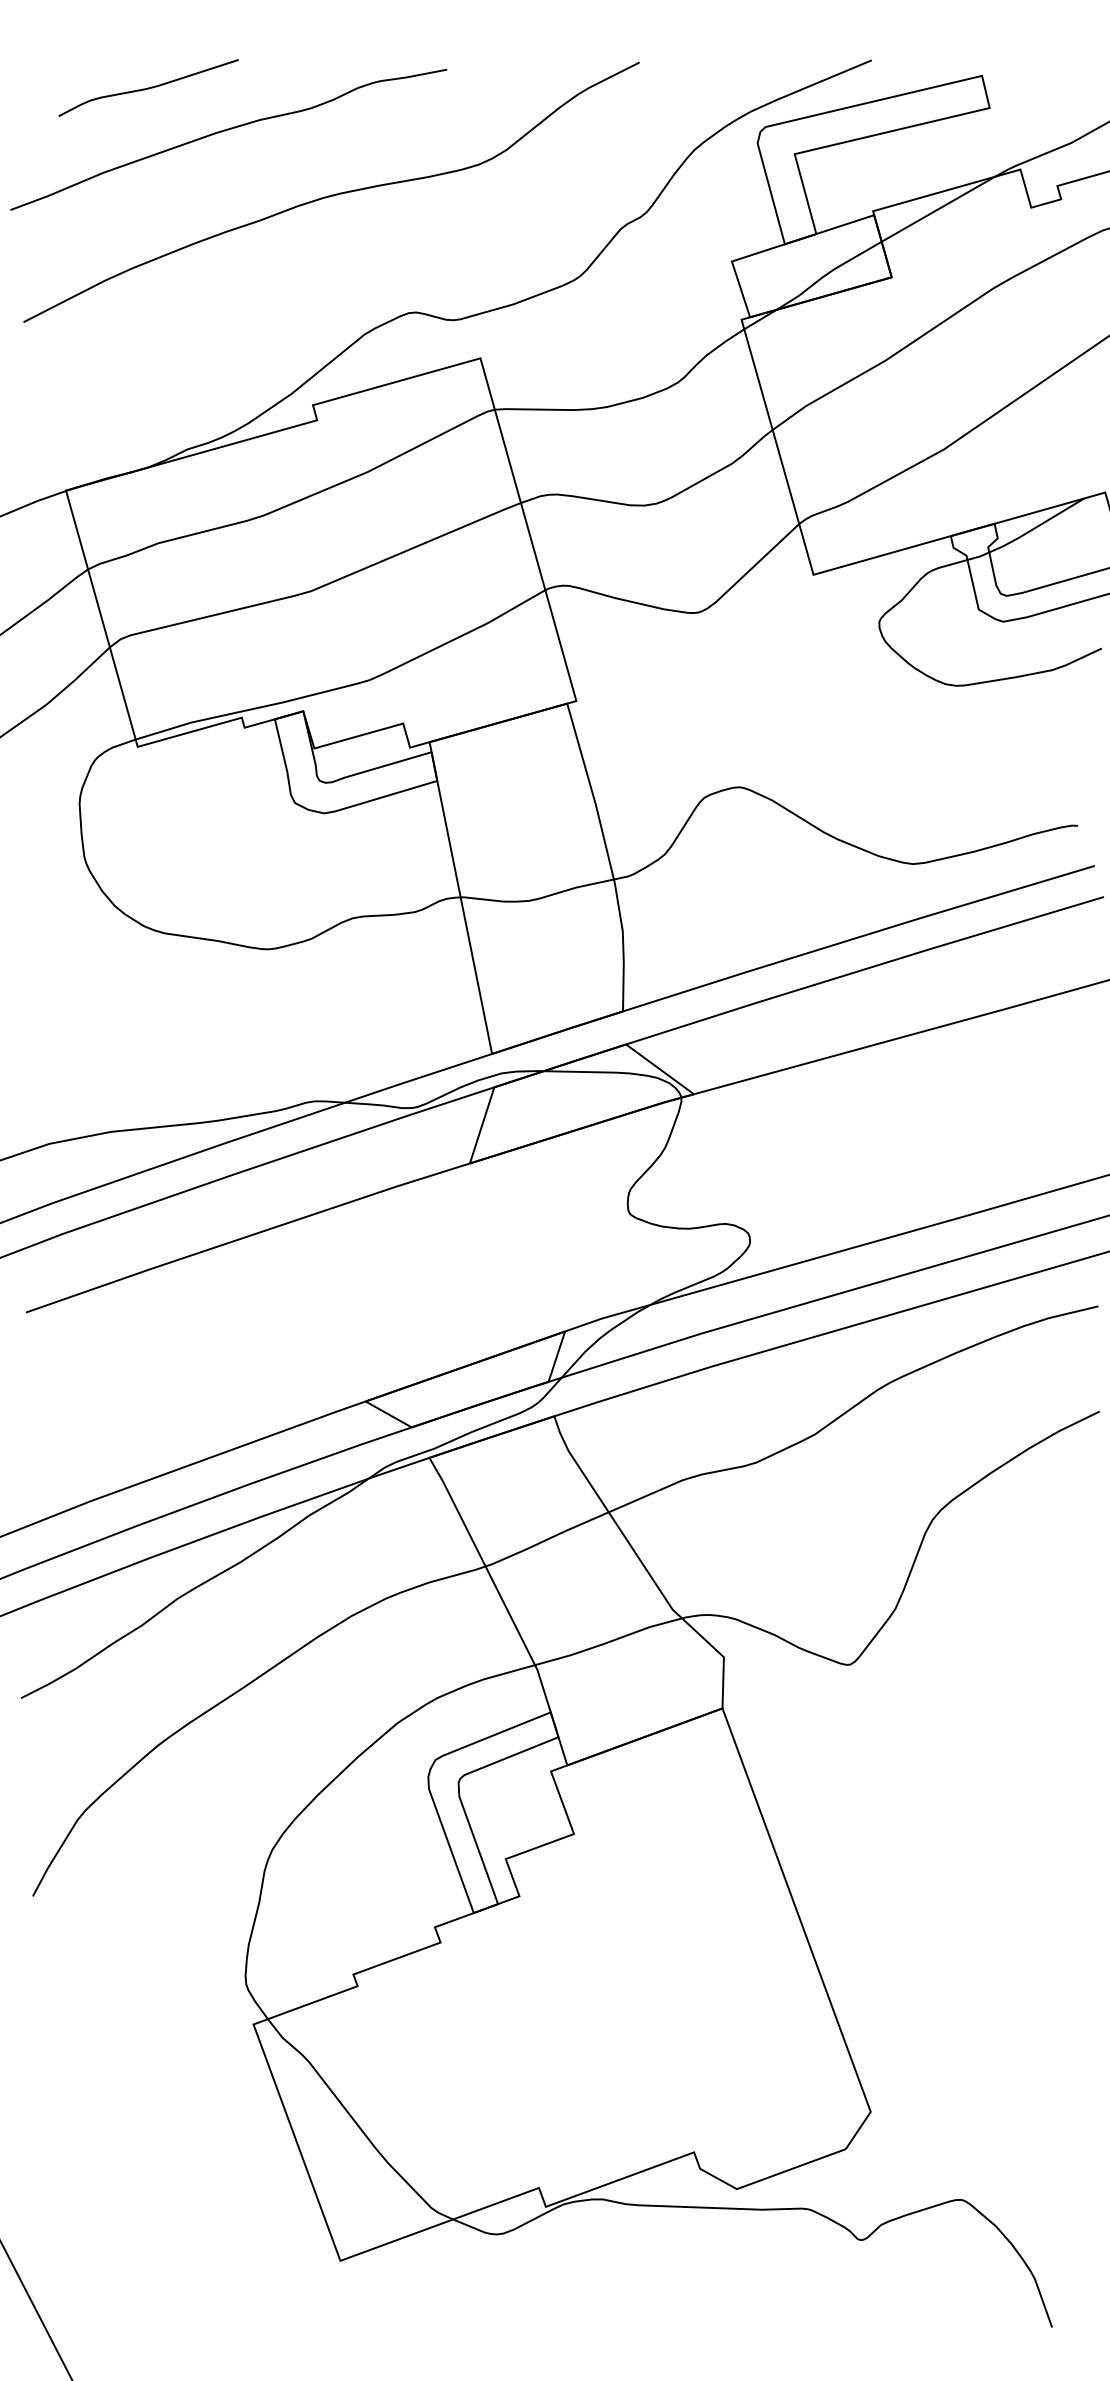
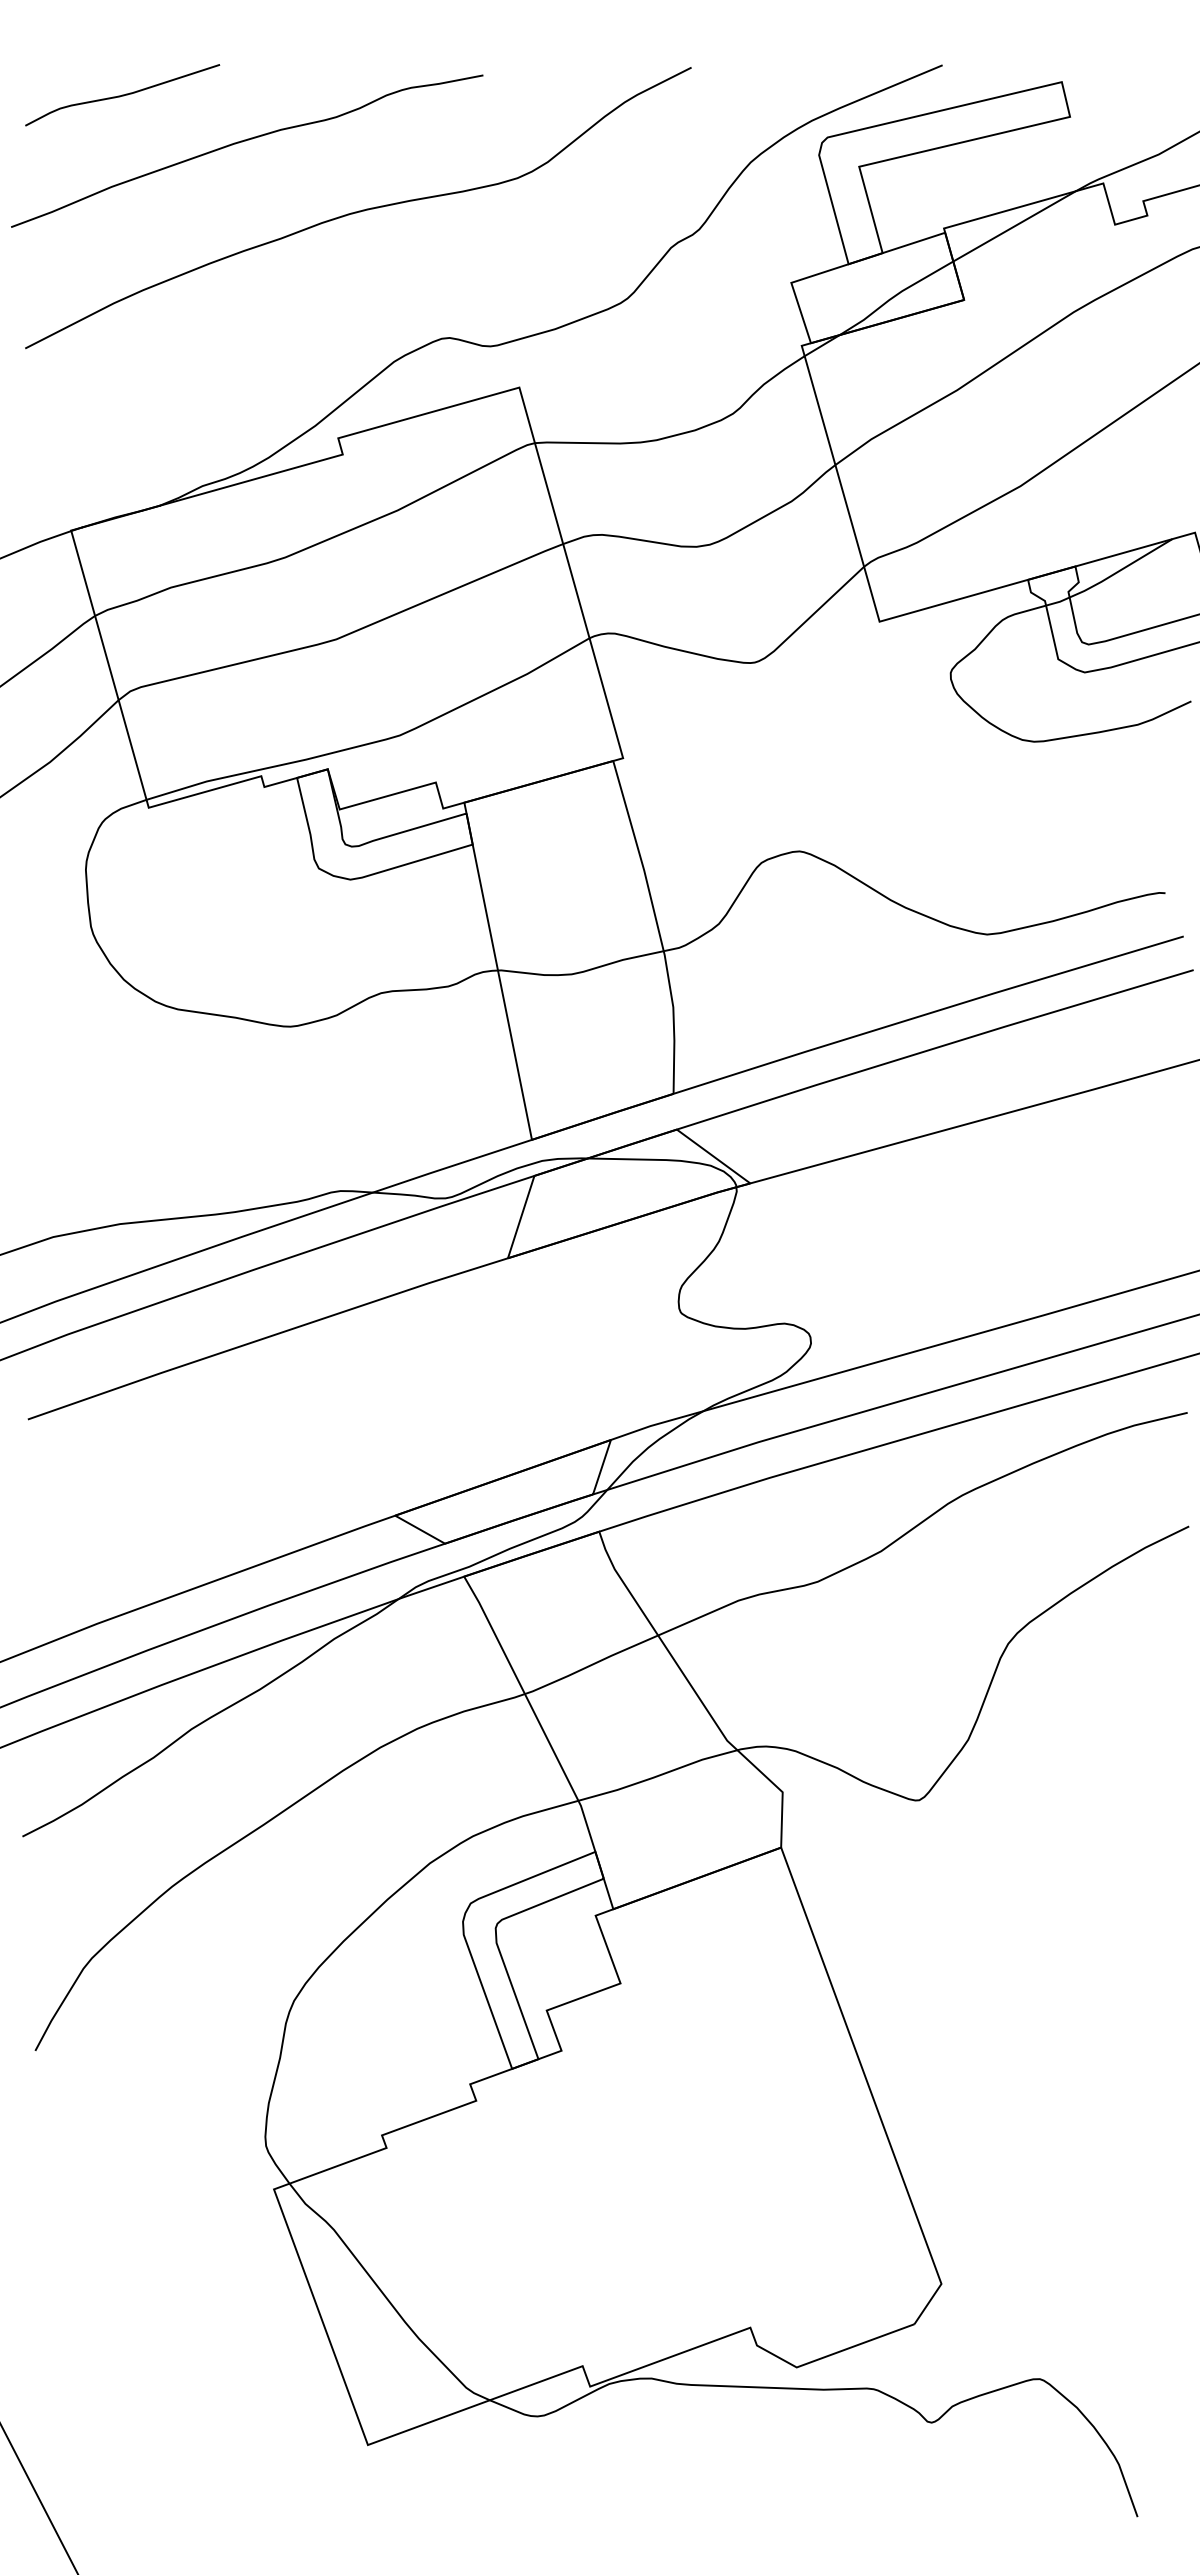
curve: (148, 88) -> (122, 95), moved

